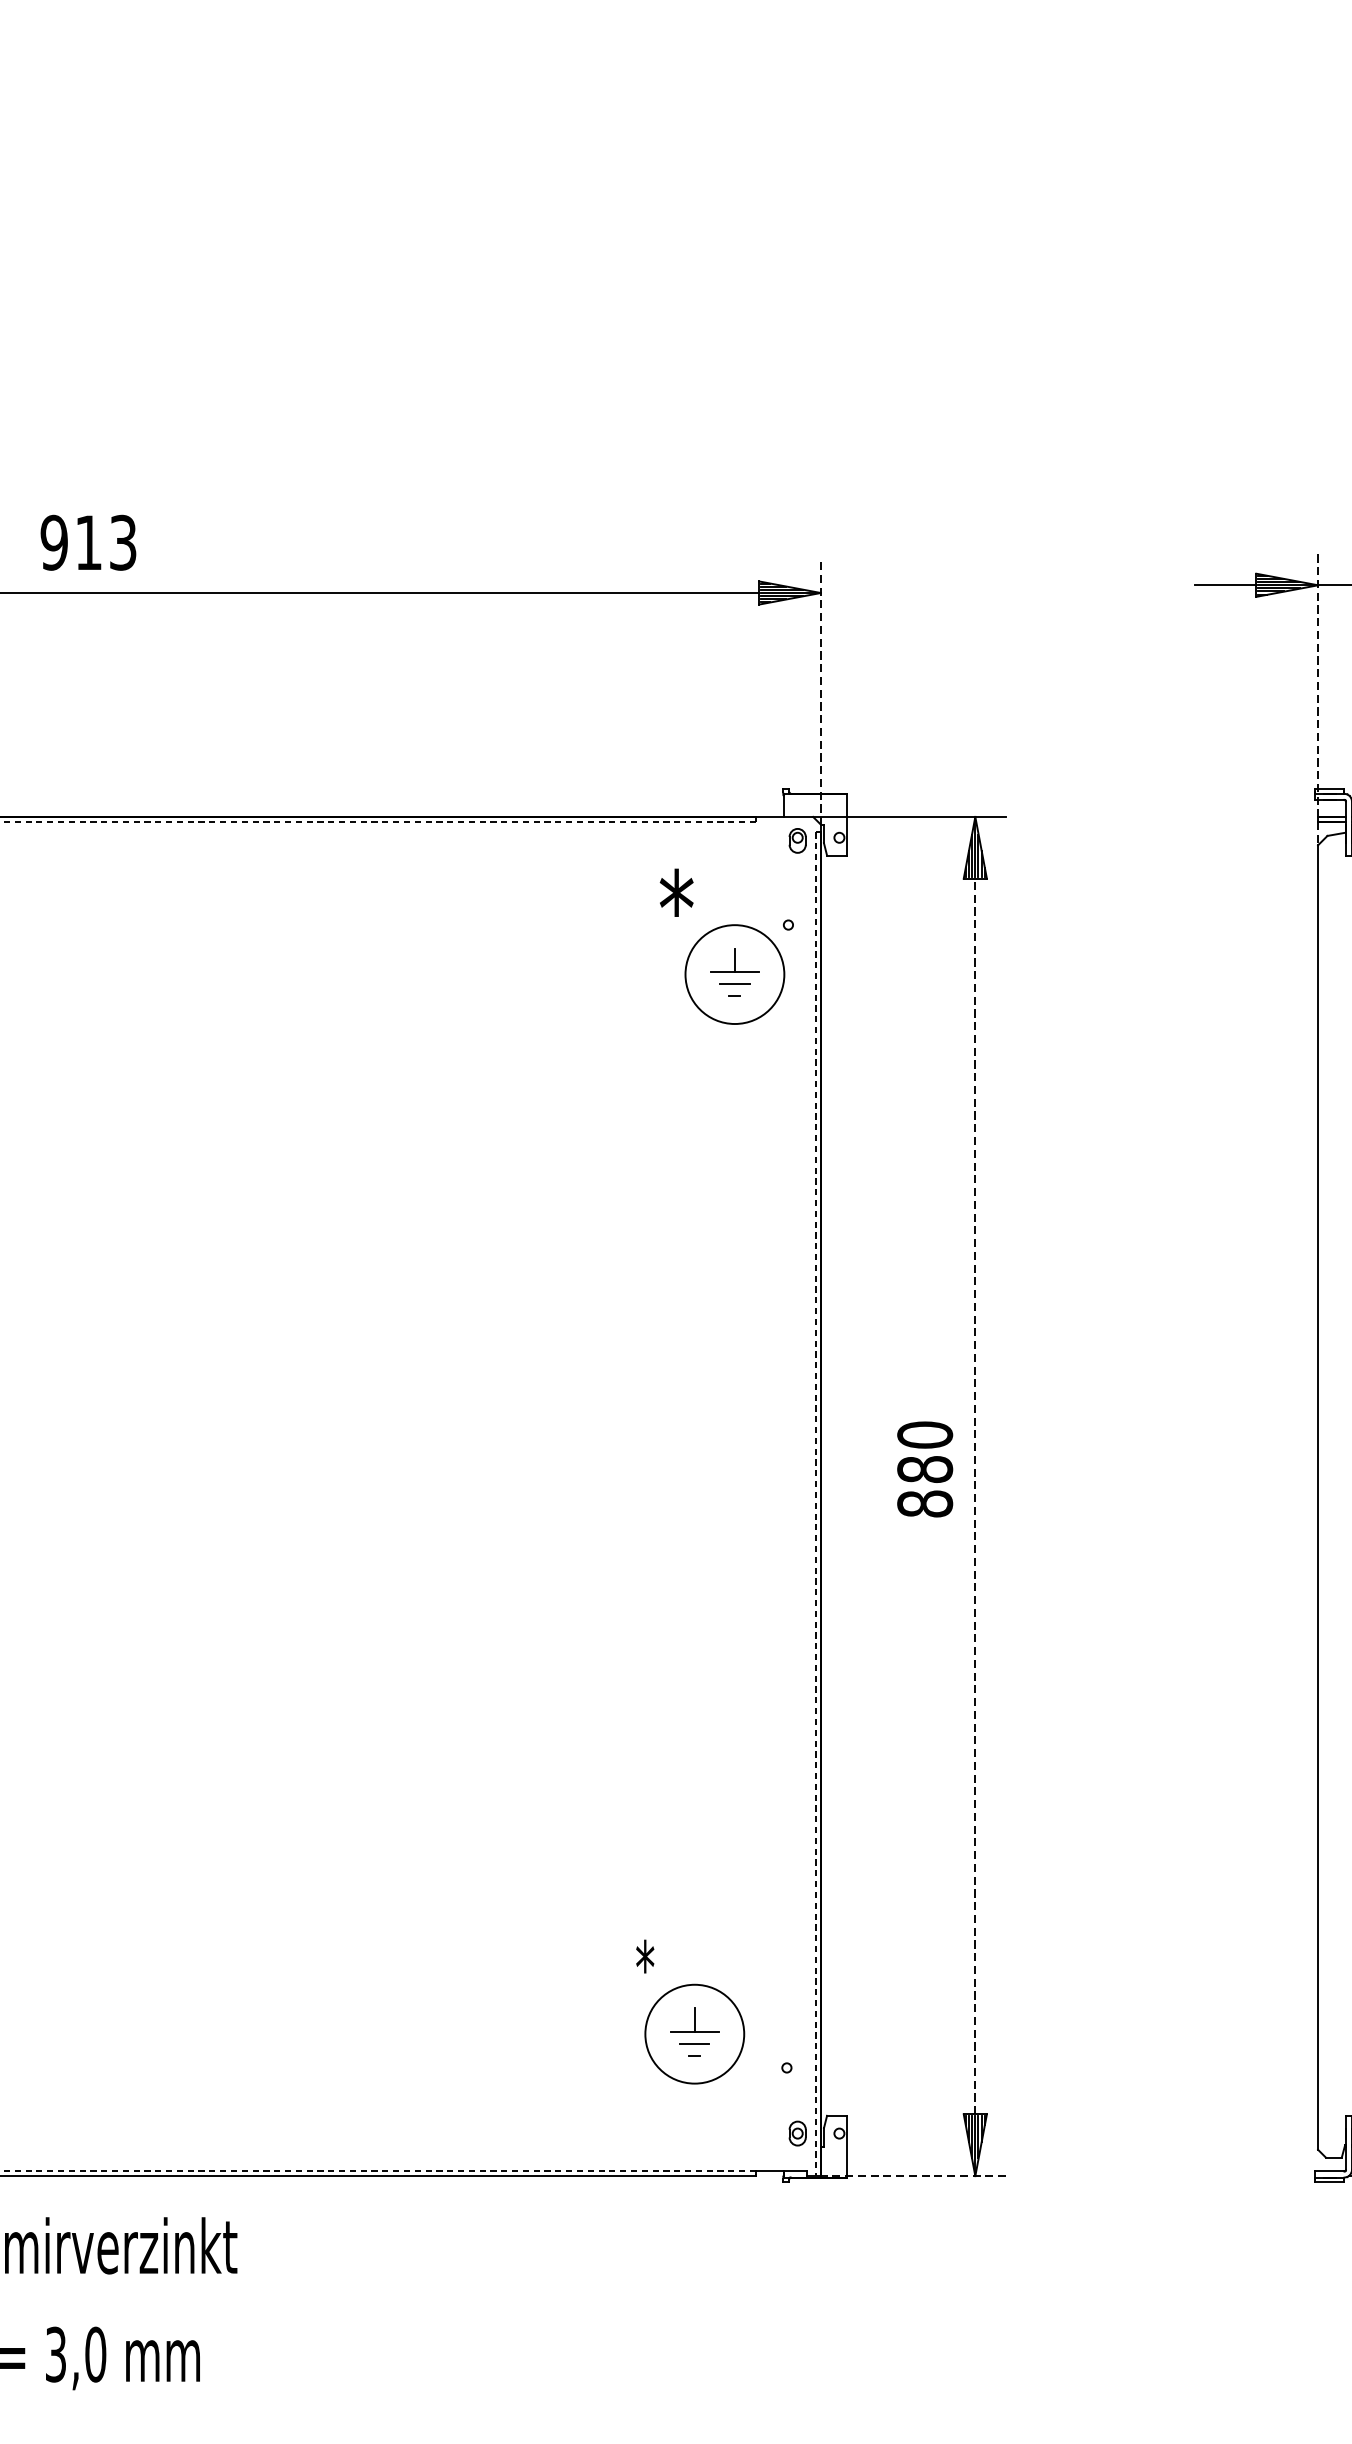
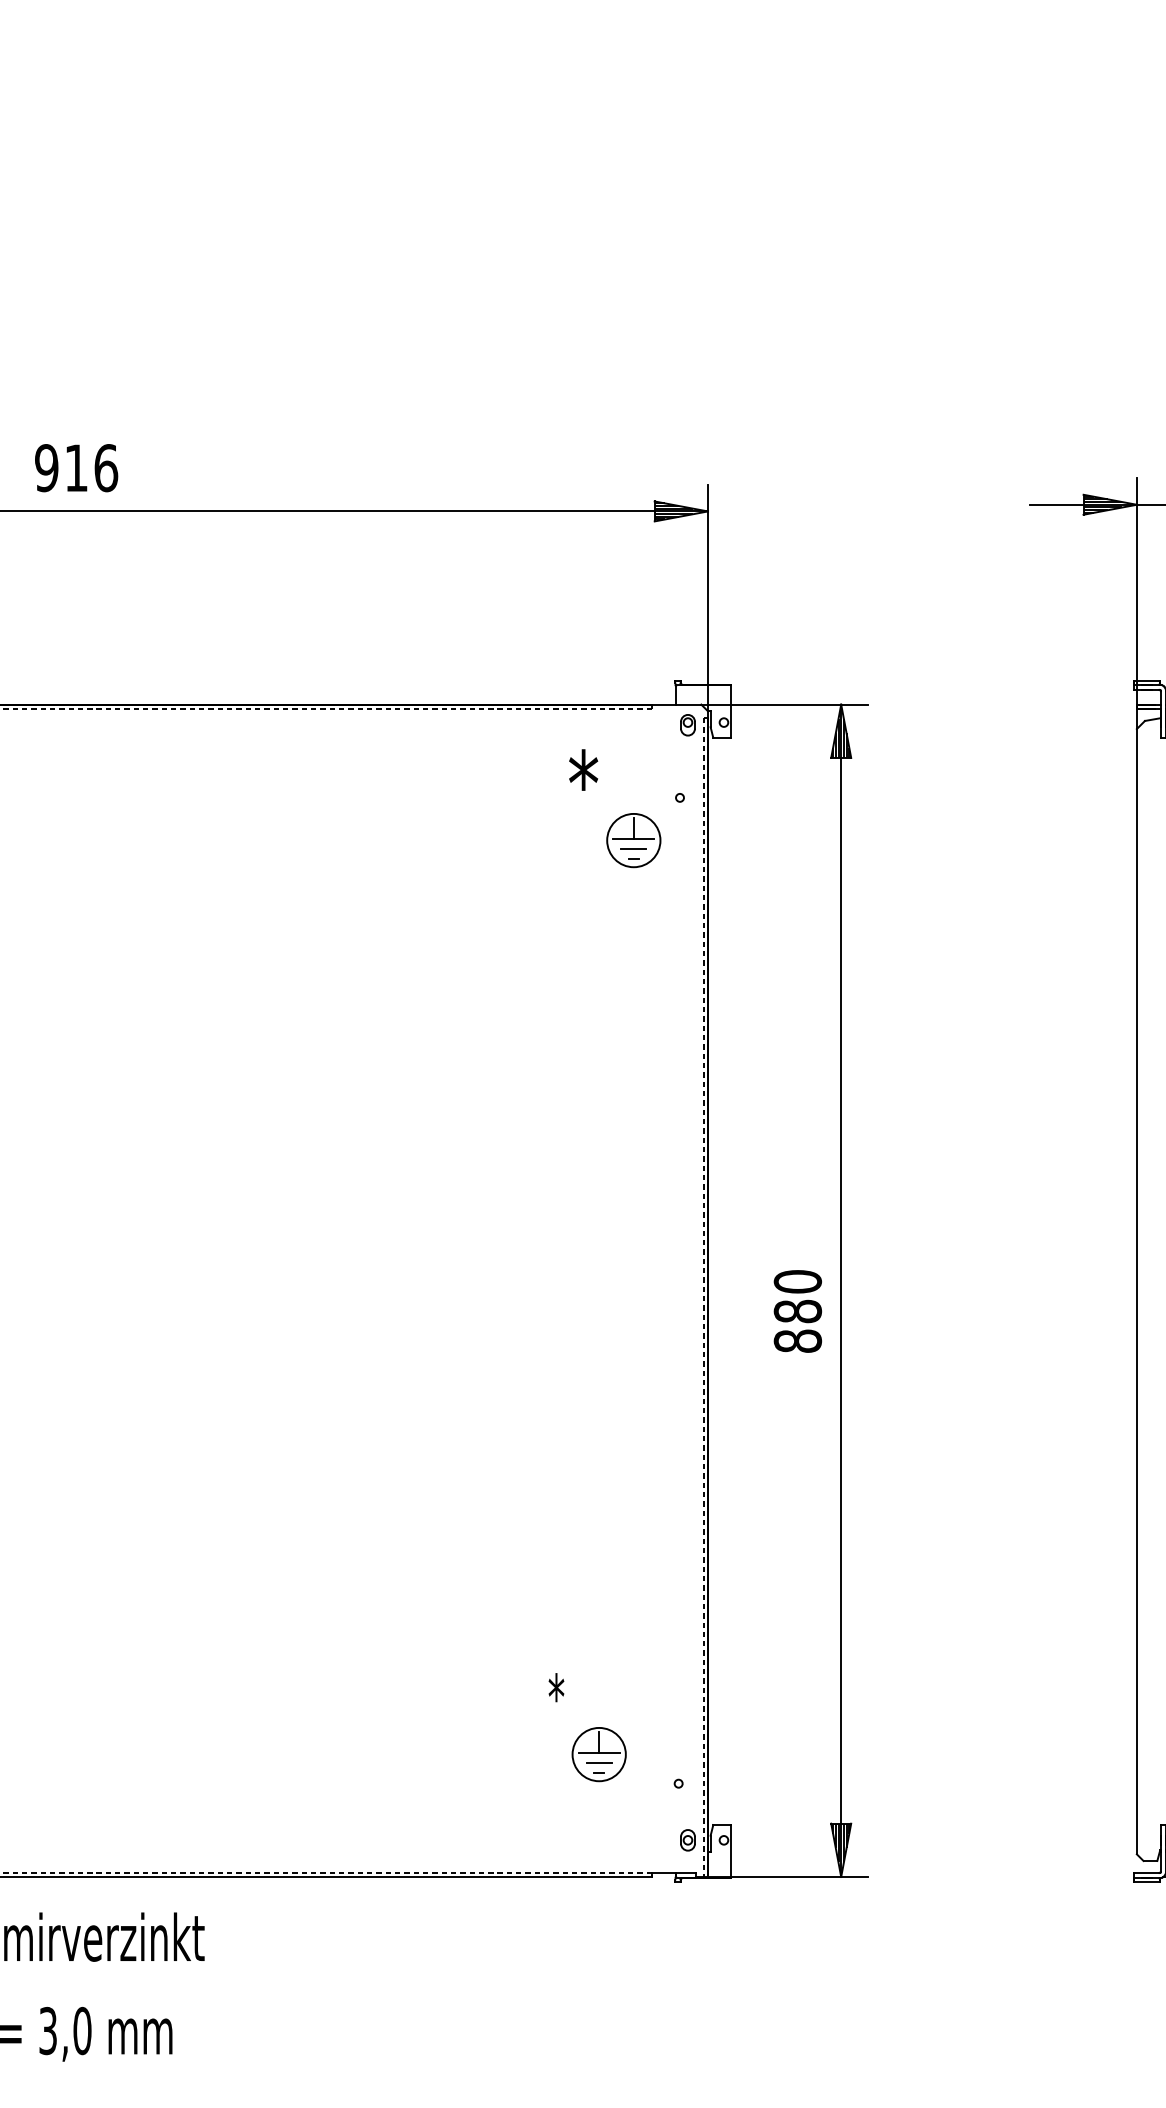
text: (123, 543) -> (106, 468), 913 -> 916
line: (820, 693) -> (707, 598), dashed -> solid
line: (1317, 700) -> (1136, 604), dashed -> solid
circle: (734, 974) -> (633, 840), size x0.62
text: (924, 1469) -> (797, 1311), moved
line: (975, 1496) -> (841, 1290), dashed -> solid
circle: (693, 2034) -> (598, 1754), size x0.62
line: (913, 2175) -> (787, 1876), dashed -> solid

